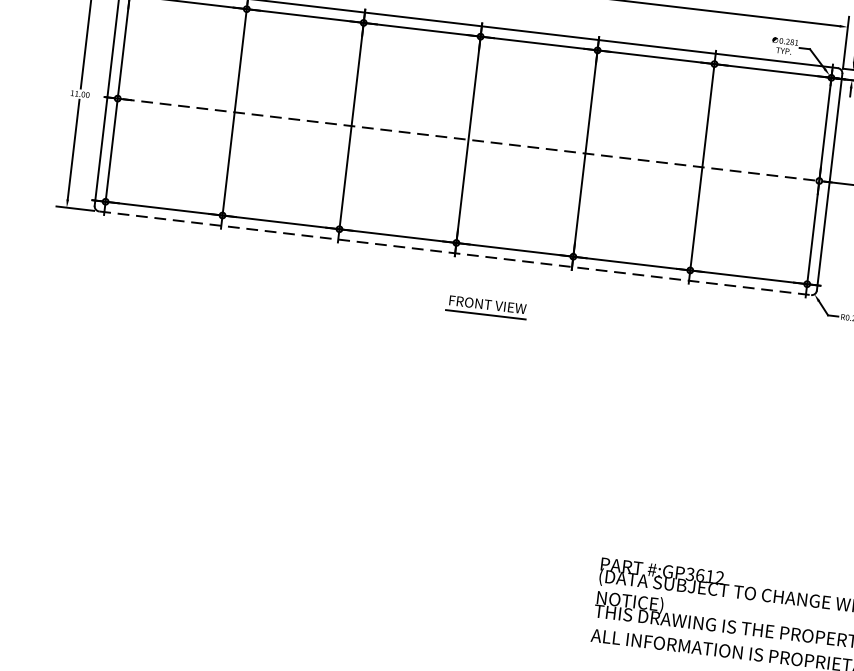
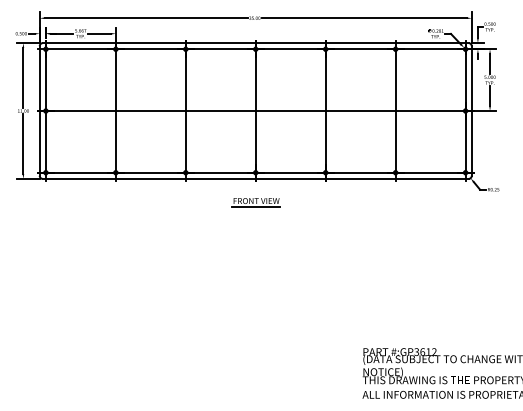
line: (468, 140) -> (255, 111), dashed -> solid
line: (454, 252) -> (255, 178), dashed -> solid
part: (485, 307) -> (255, 202), moved

